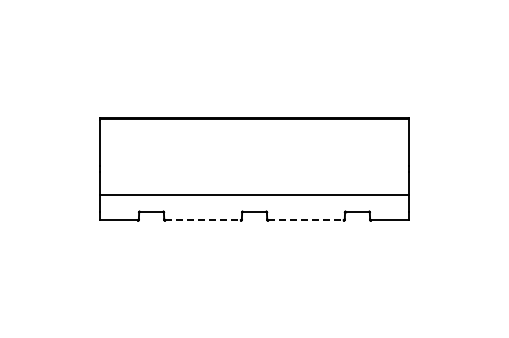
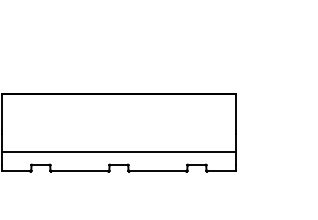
line: (203, 220) -> (80, 171), dashed -> solid
line: (306, 220) -> (158, 171), dashed -> solid

